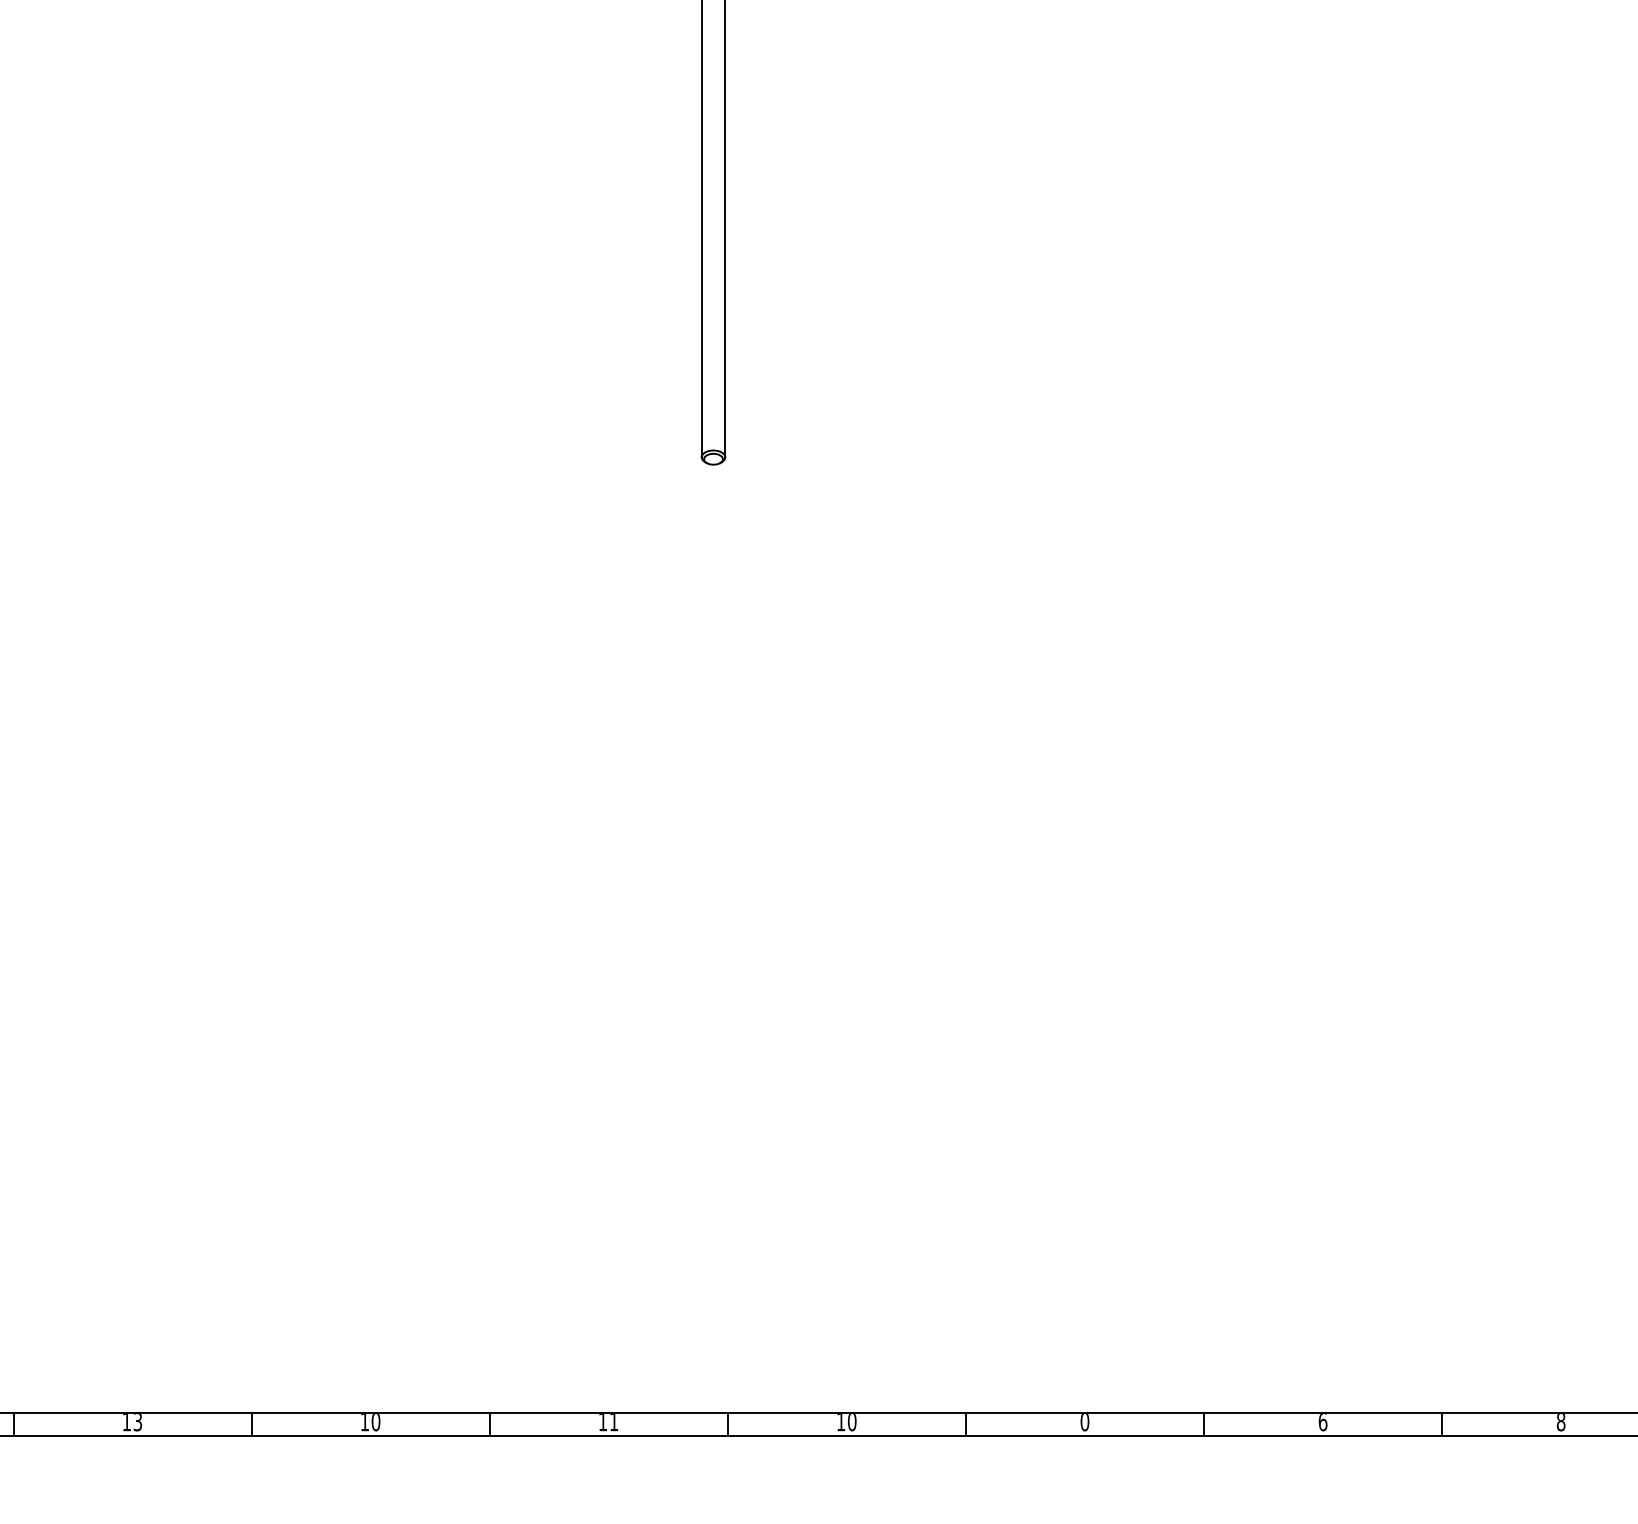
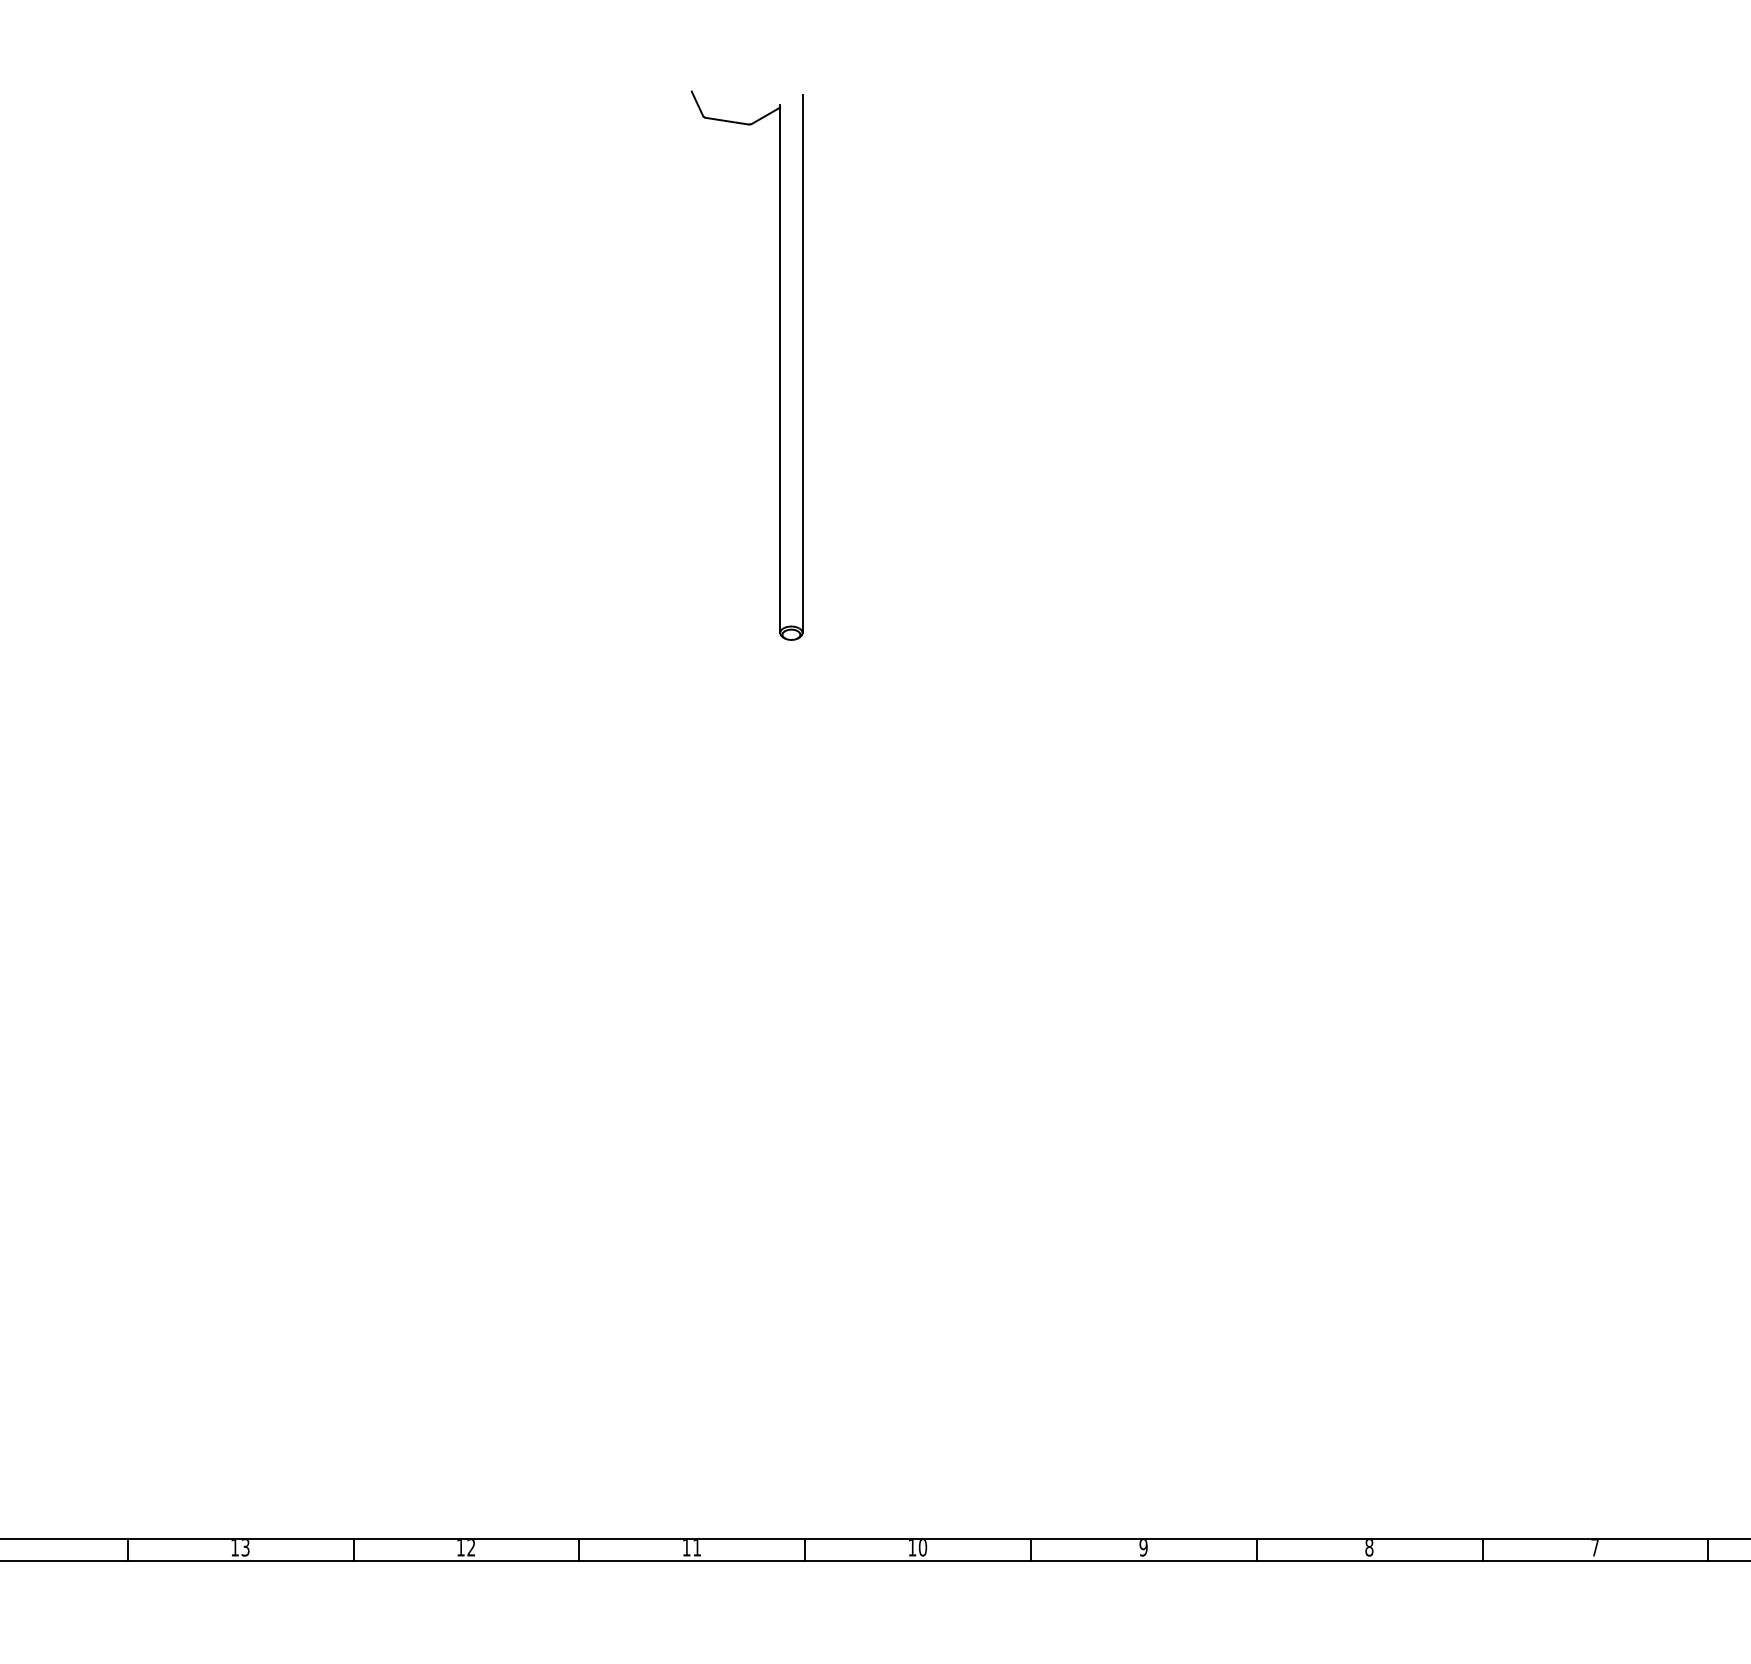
text: (376, 1422) -> (471, 1548), 10 -> 12
text: (1084, 1422) -> (1143, 1548), 0 -> 9
text: (1323, 1422) -> (1369, 1548), 6 -> 8
text: (1561, 1422) -> (1595, 1548), 8 -> 7

